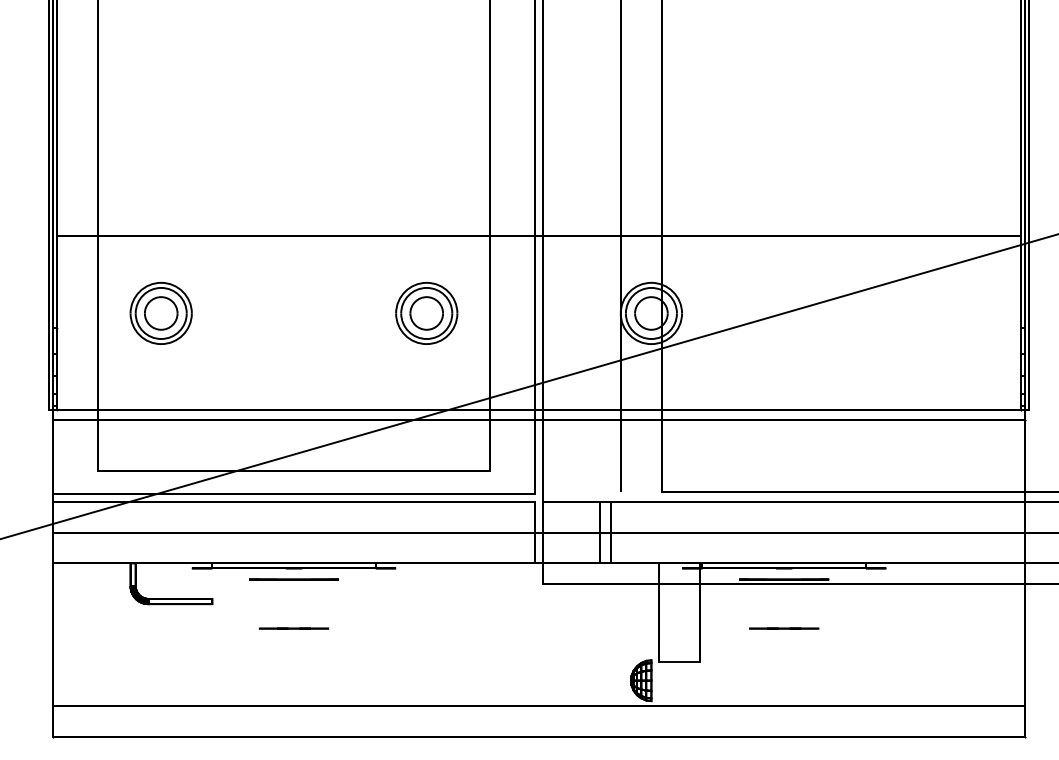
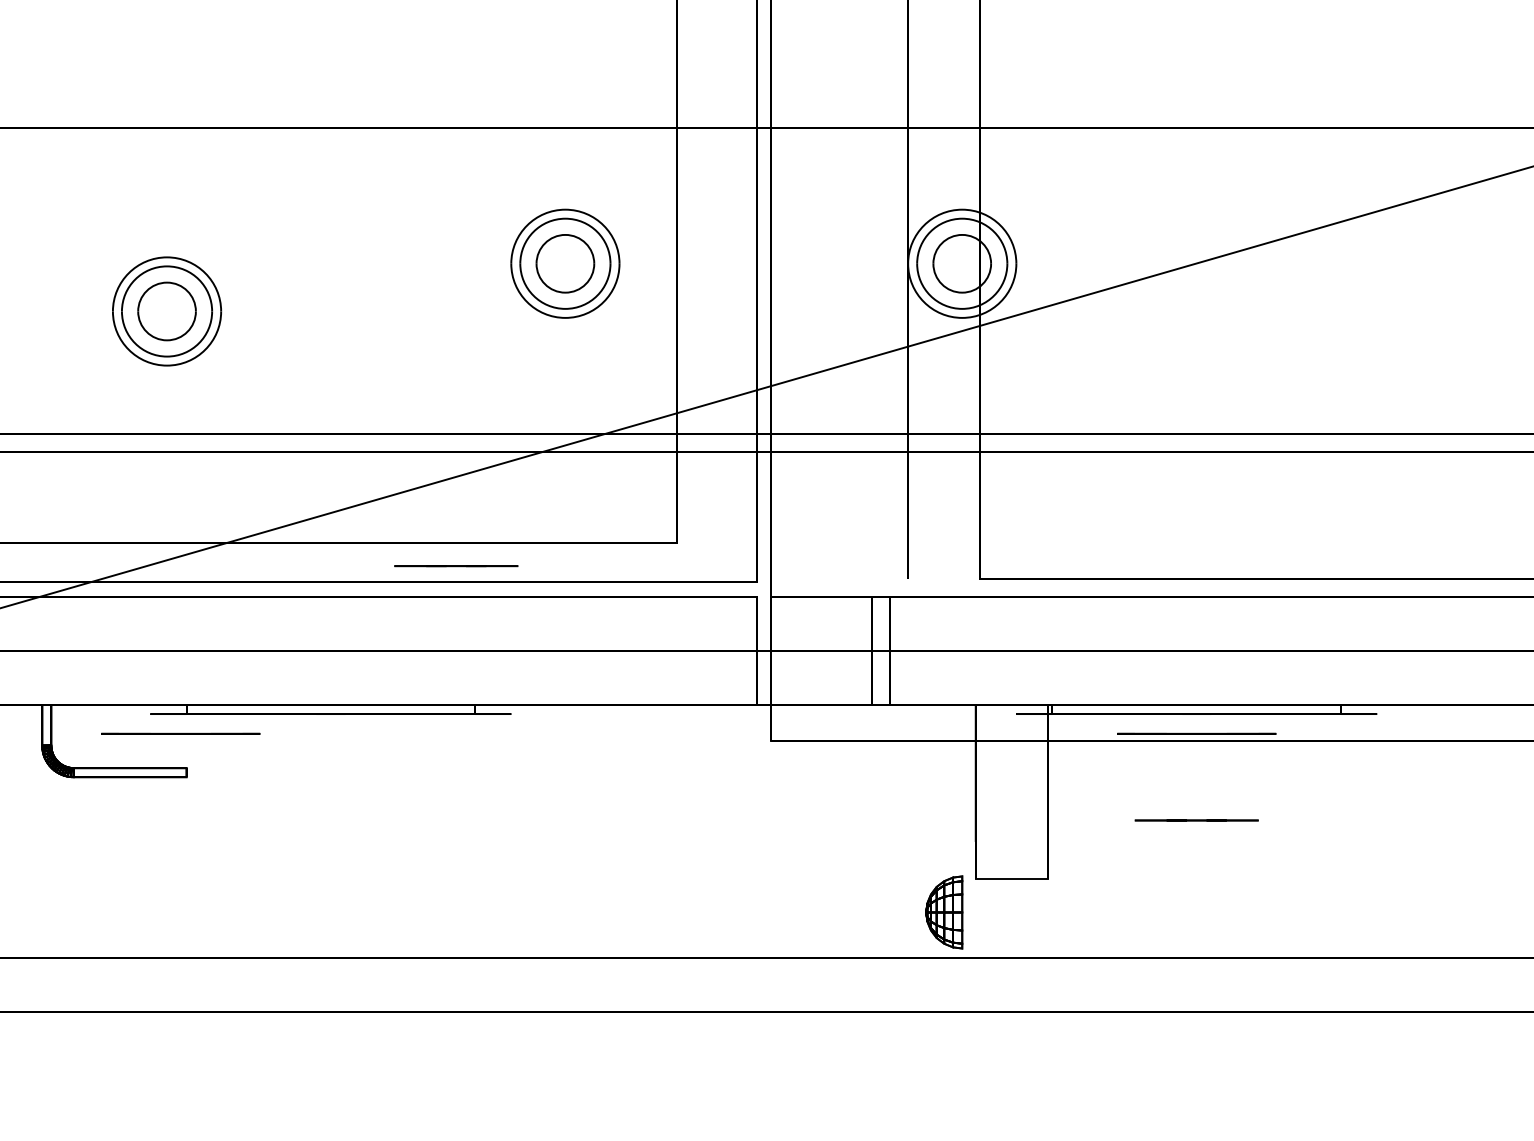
part: (160, 313) -> (165, 311), moved
line: (293, 579) -> (179, 733), moved
line: (293, 628) -> (455, 565), moved

